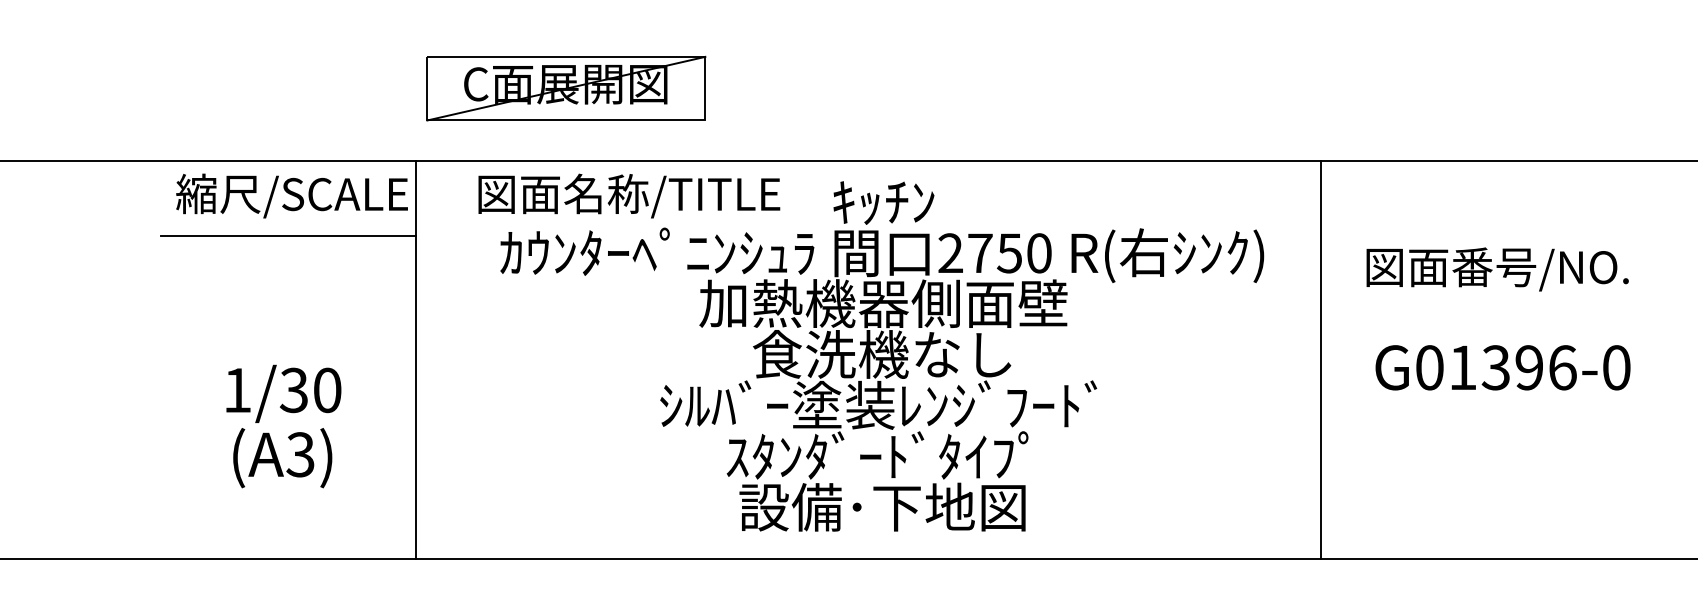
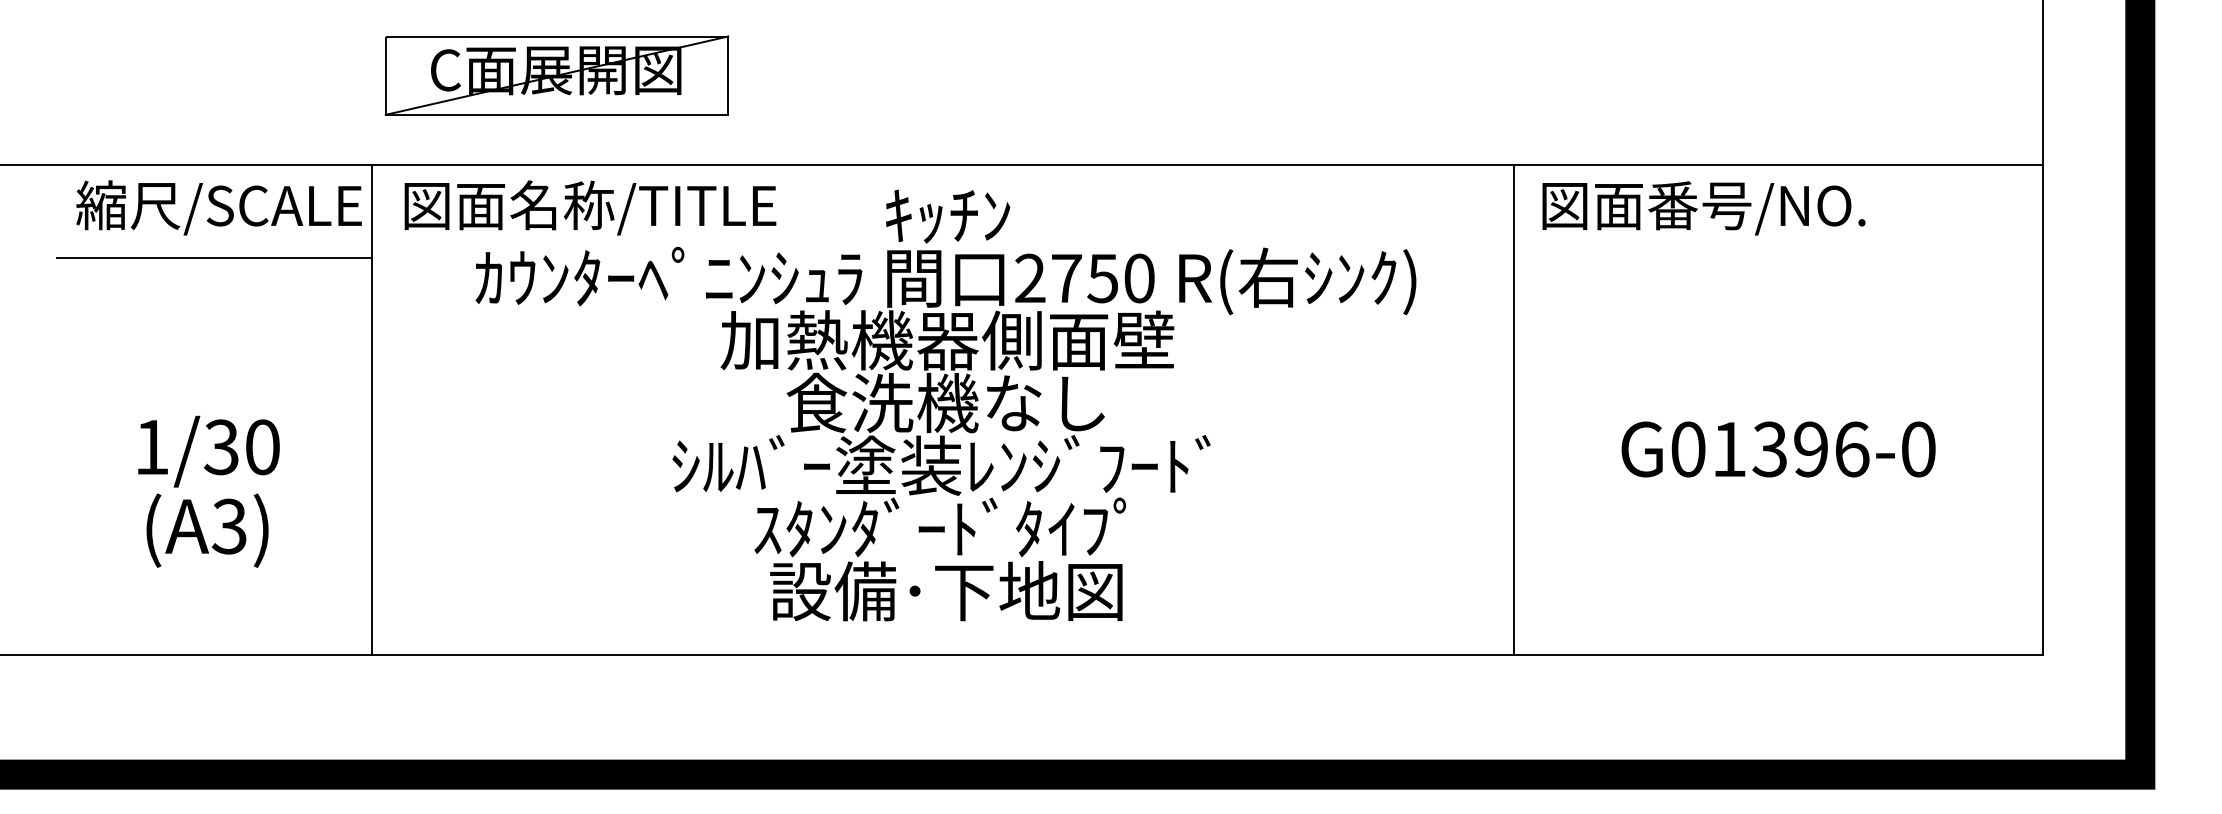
text: (629, 195) -> (590, 207), moved
text: (1497, 269) -> (1703, 208), moved
line: (1321, 359) -> (1513, 409), moved
text: (1502, 367) -> (1778, 449), moved

